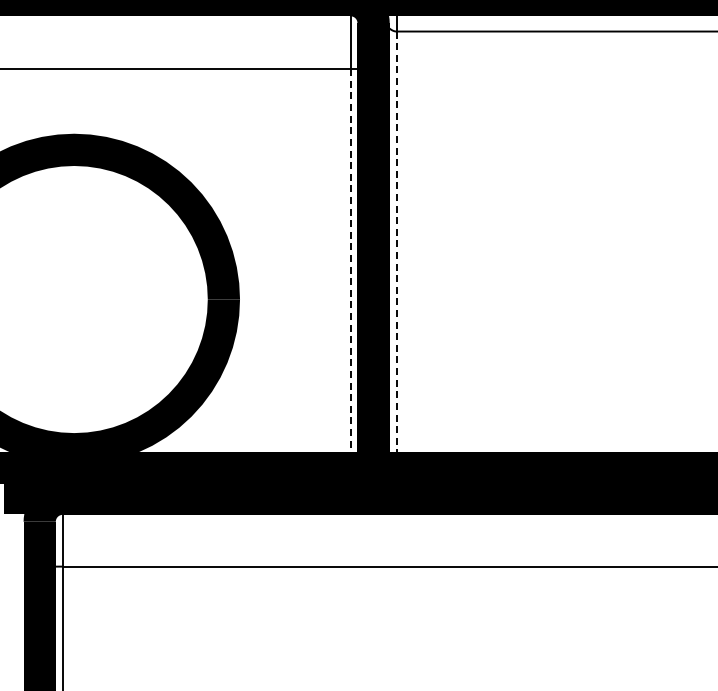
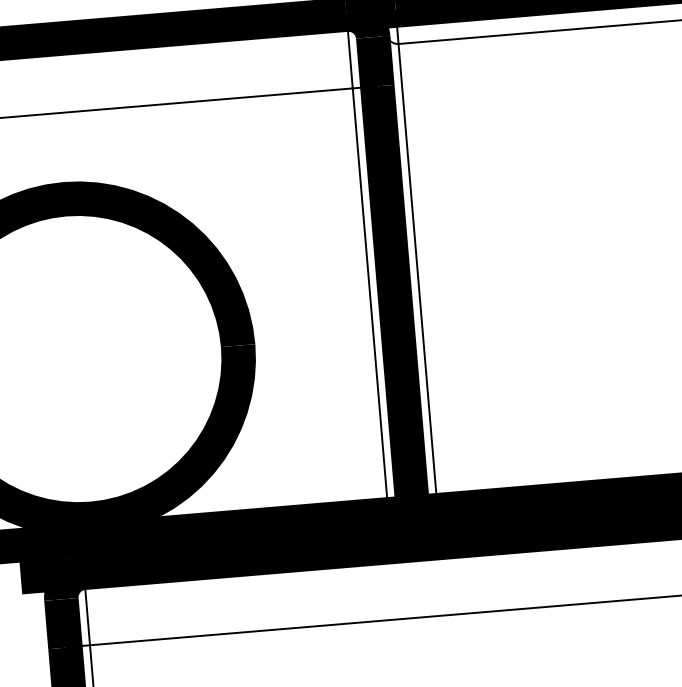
line: (396, 250) -> (418, 277), dashed -> solid
line: (350, 269) -> (370, 302), dashed -> solid

